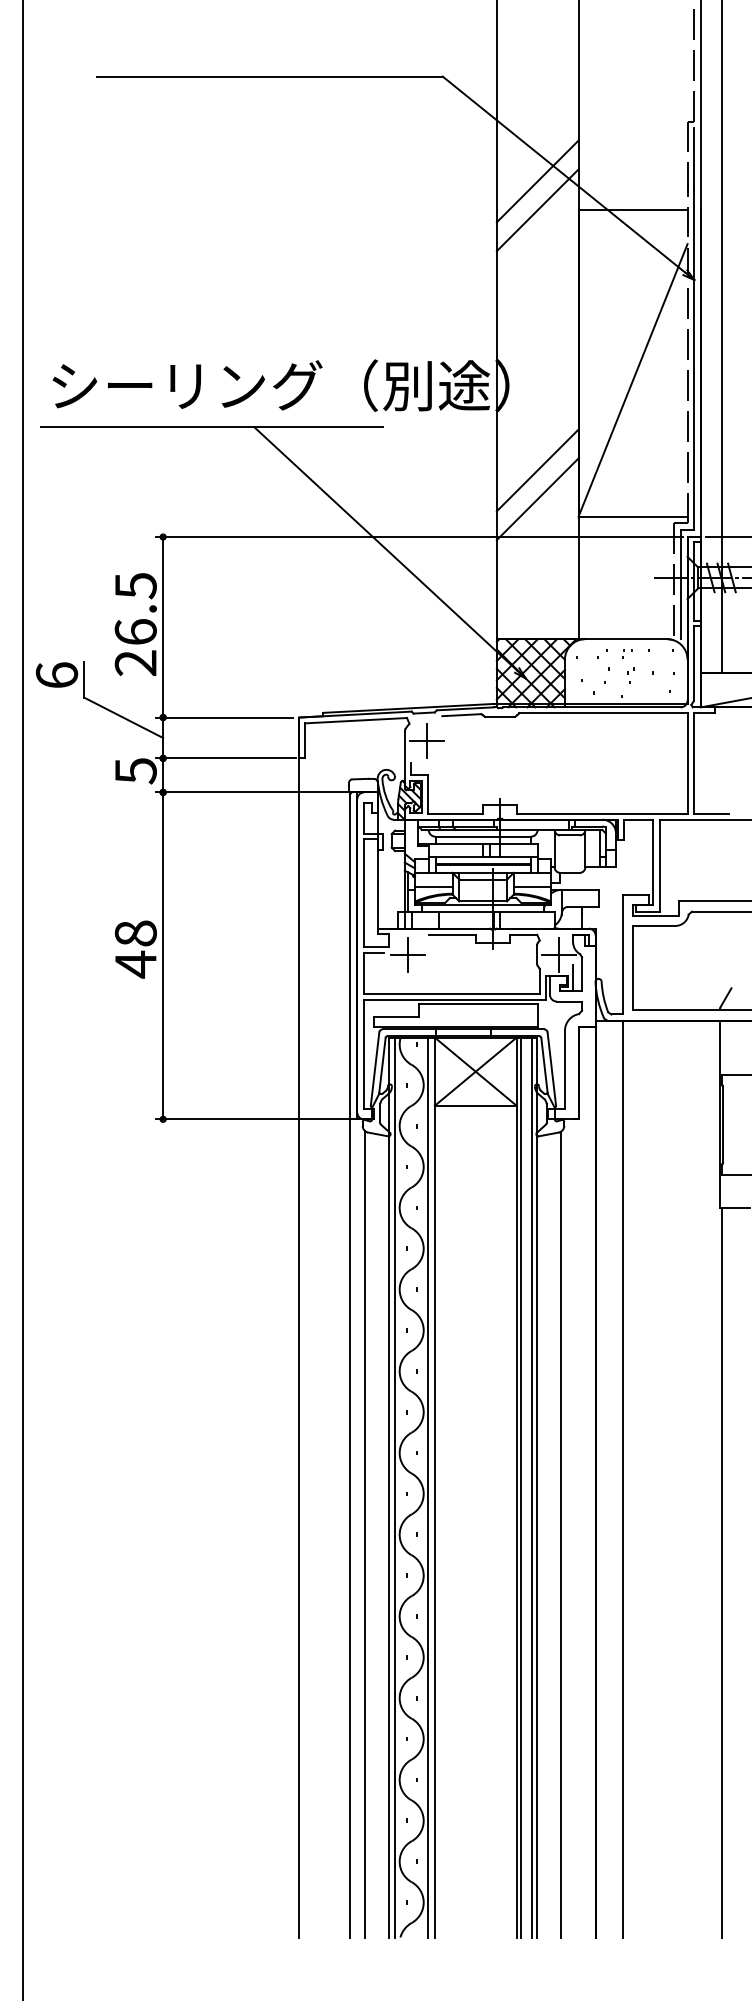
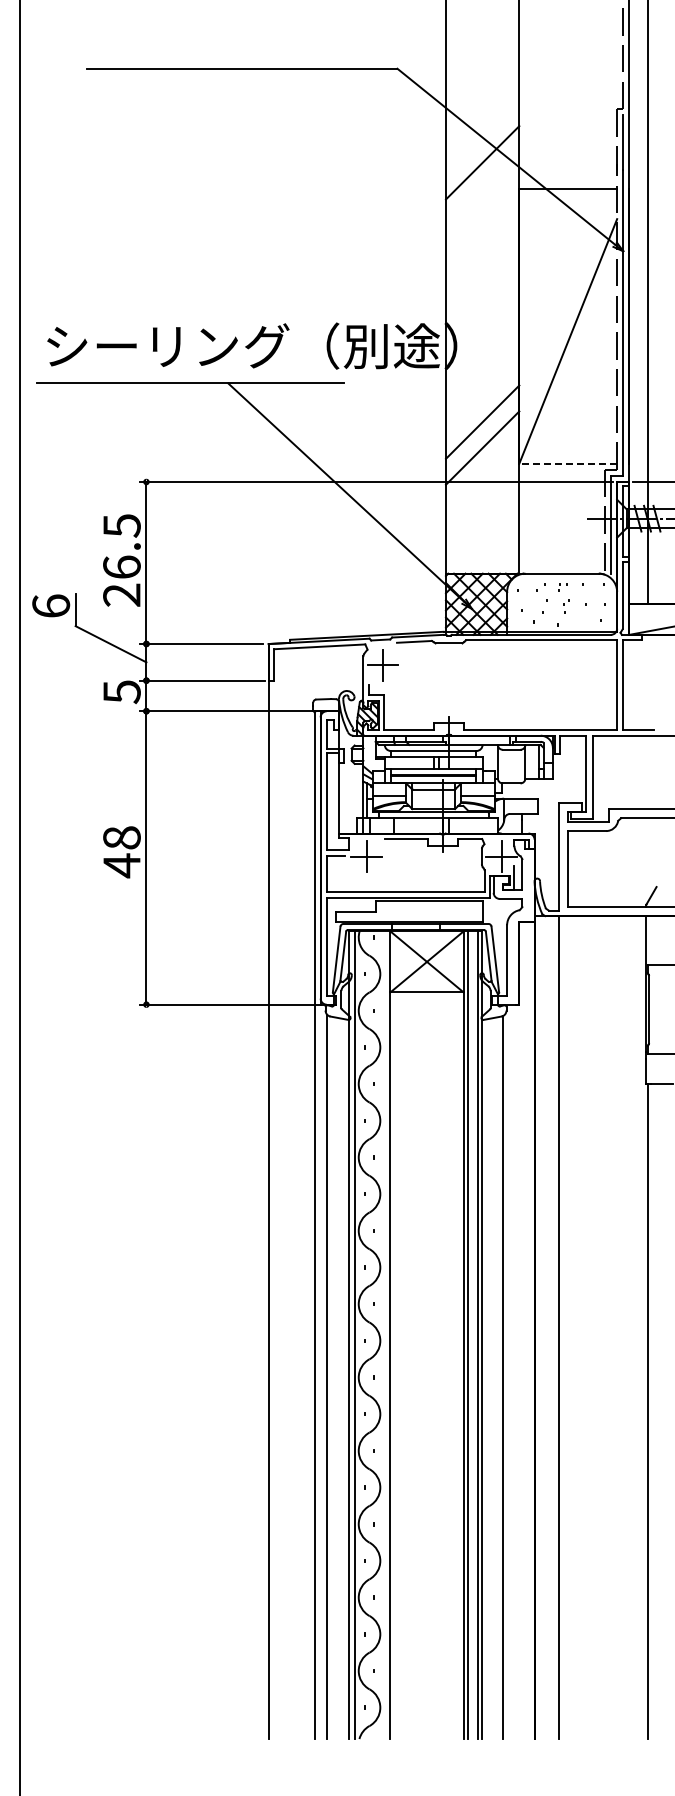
line: (537, 210) -> (482, 188), removed
line: (633, 516) -> (568, 463), solid -> dashed
line: (428, 1487) -> (384, 1335), removed

